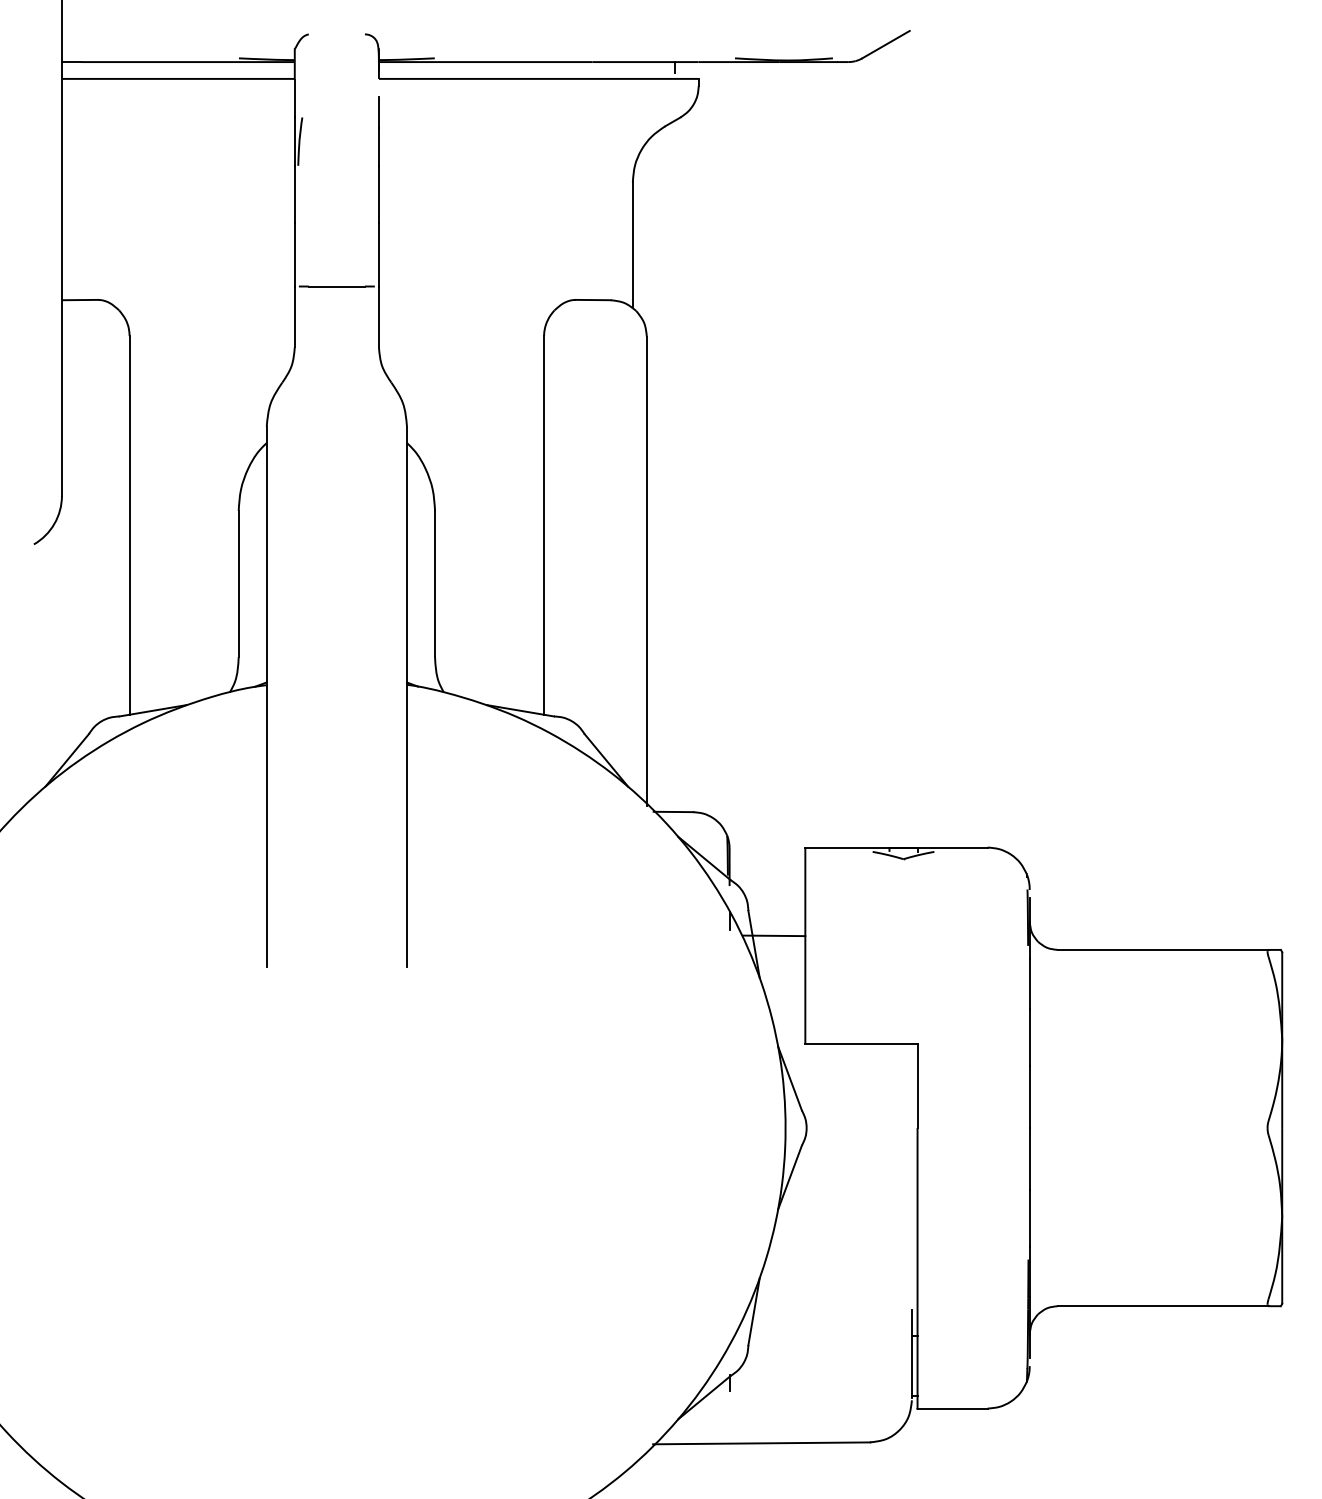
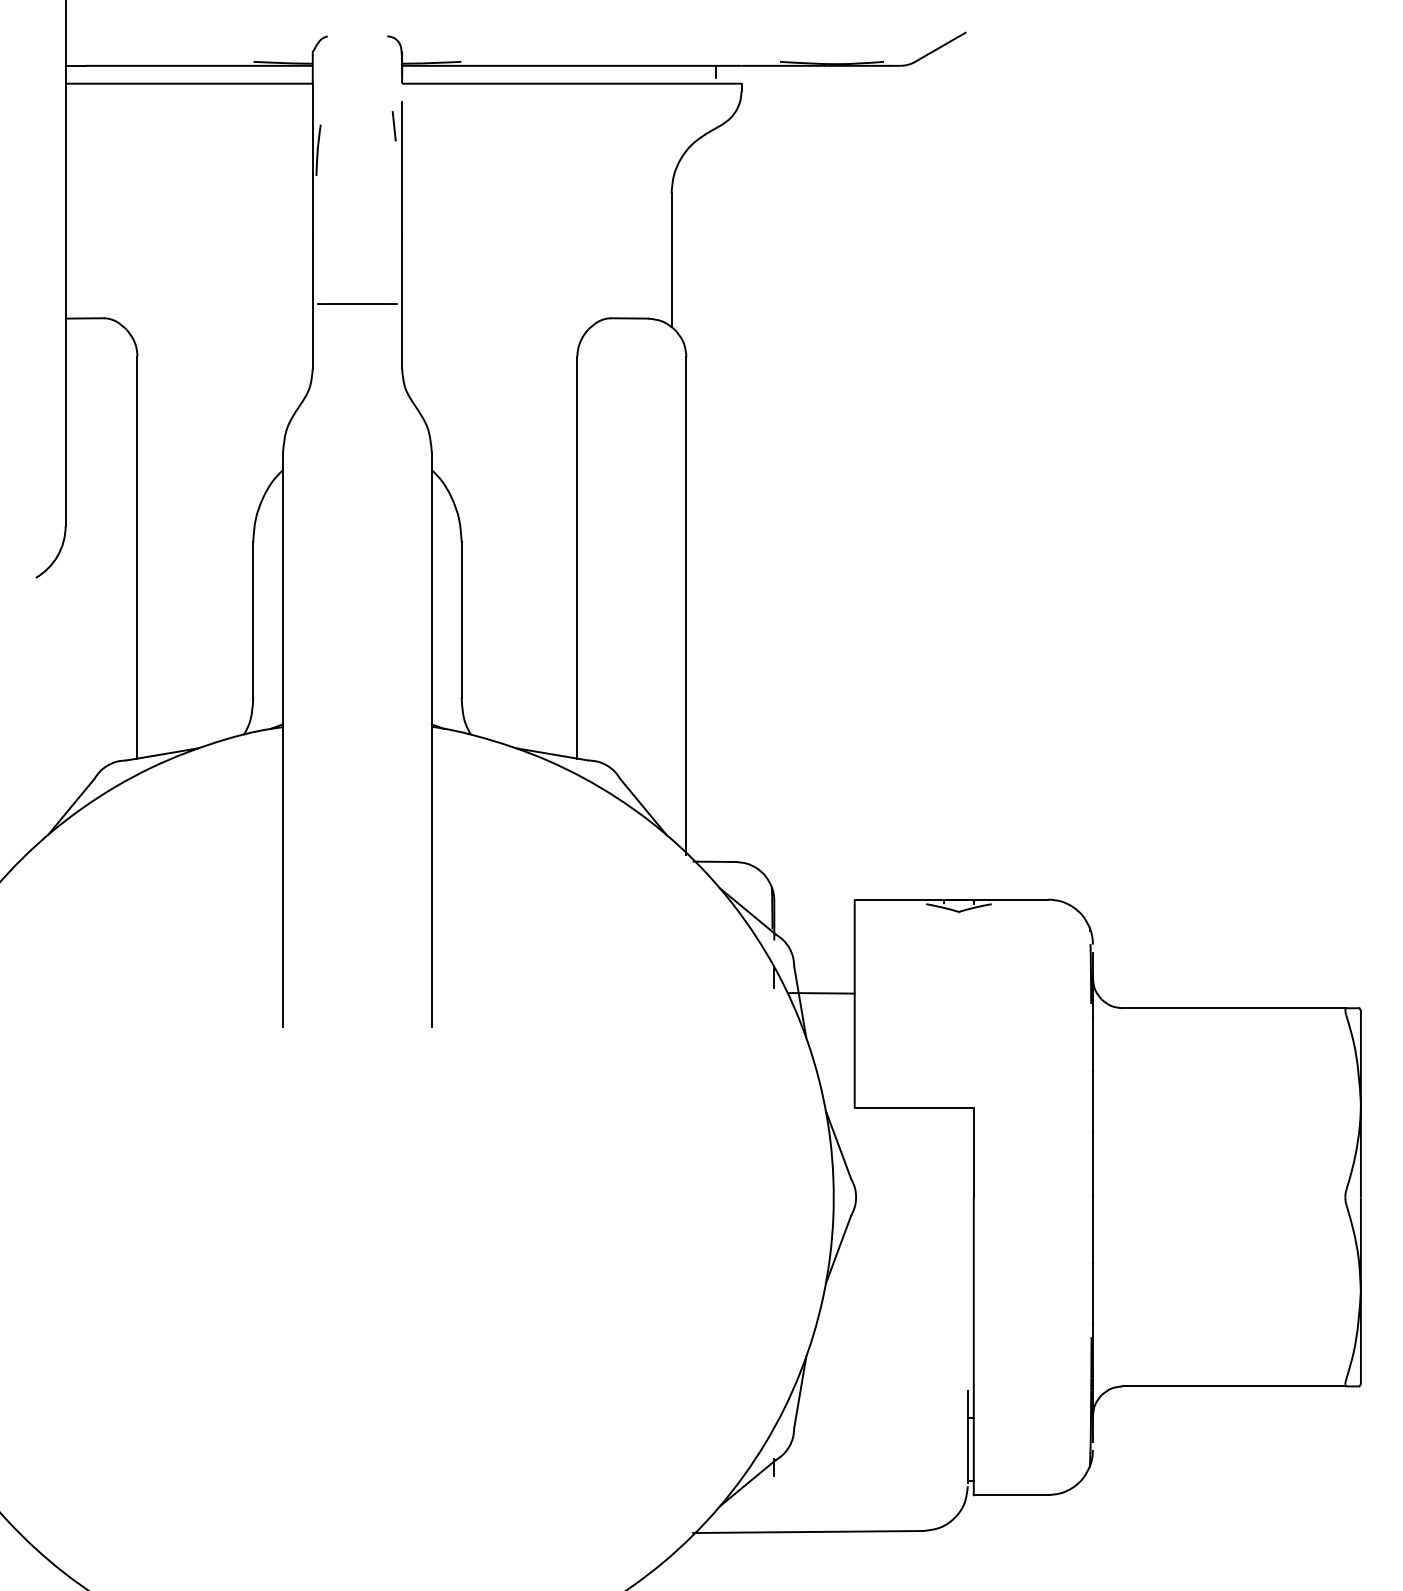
line: (370, 119) -> (393, 126), added

